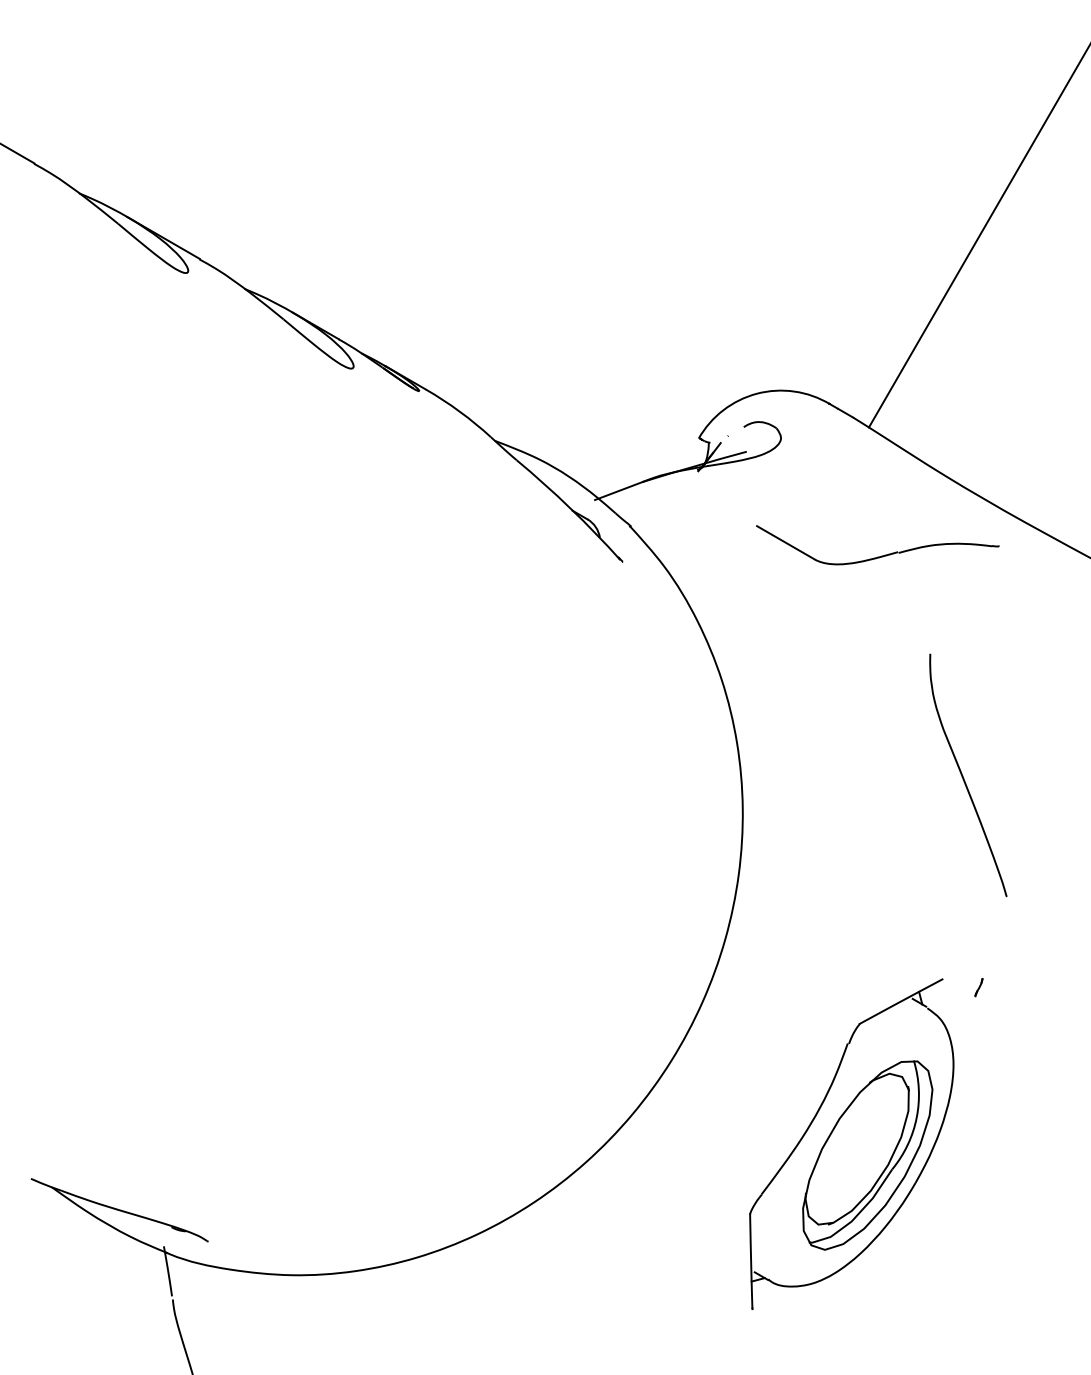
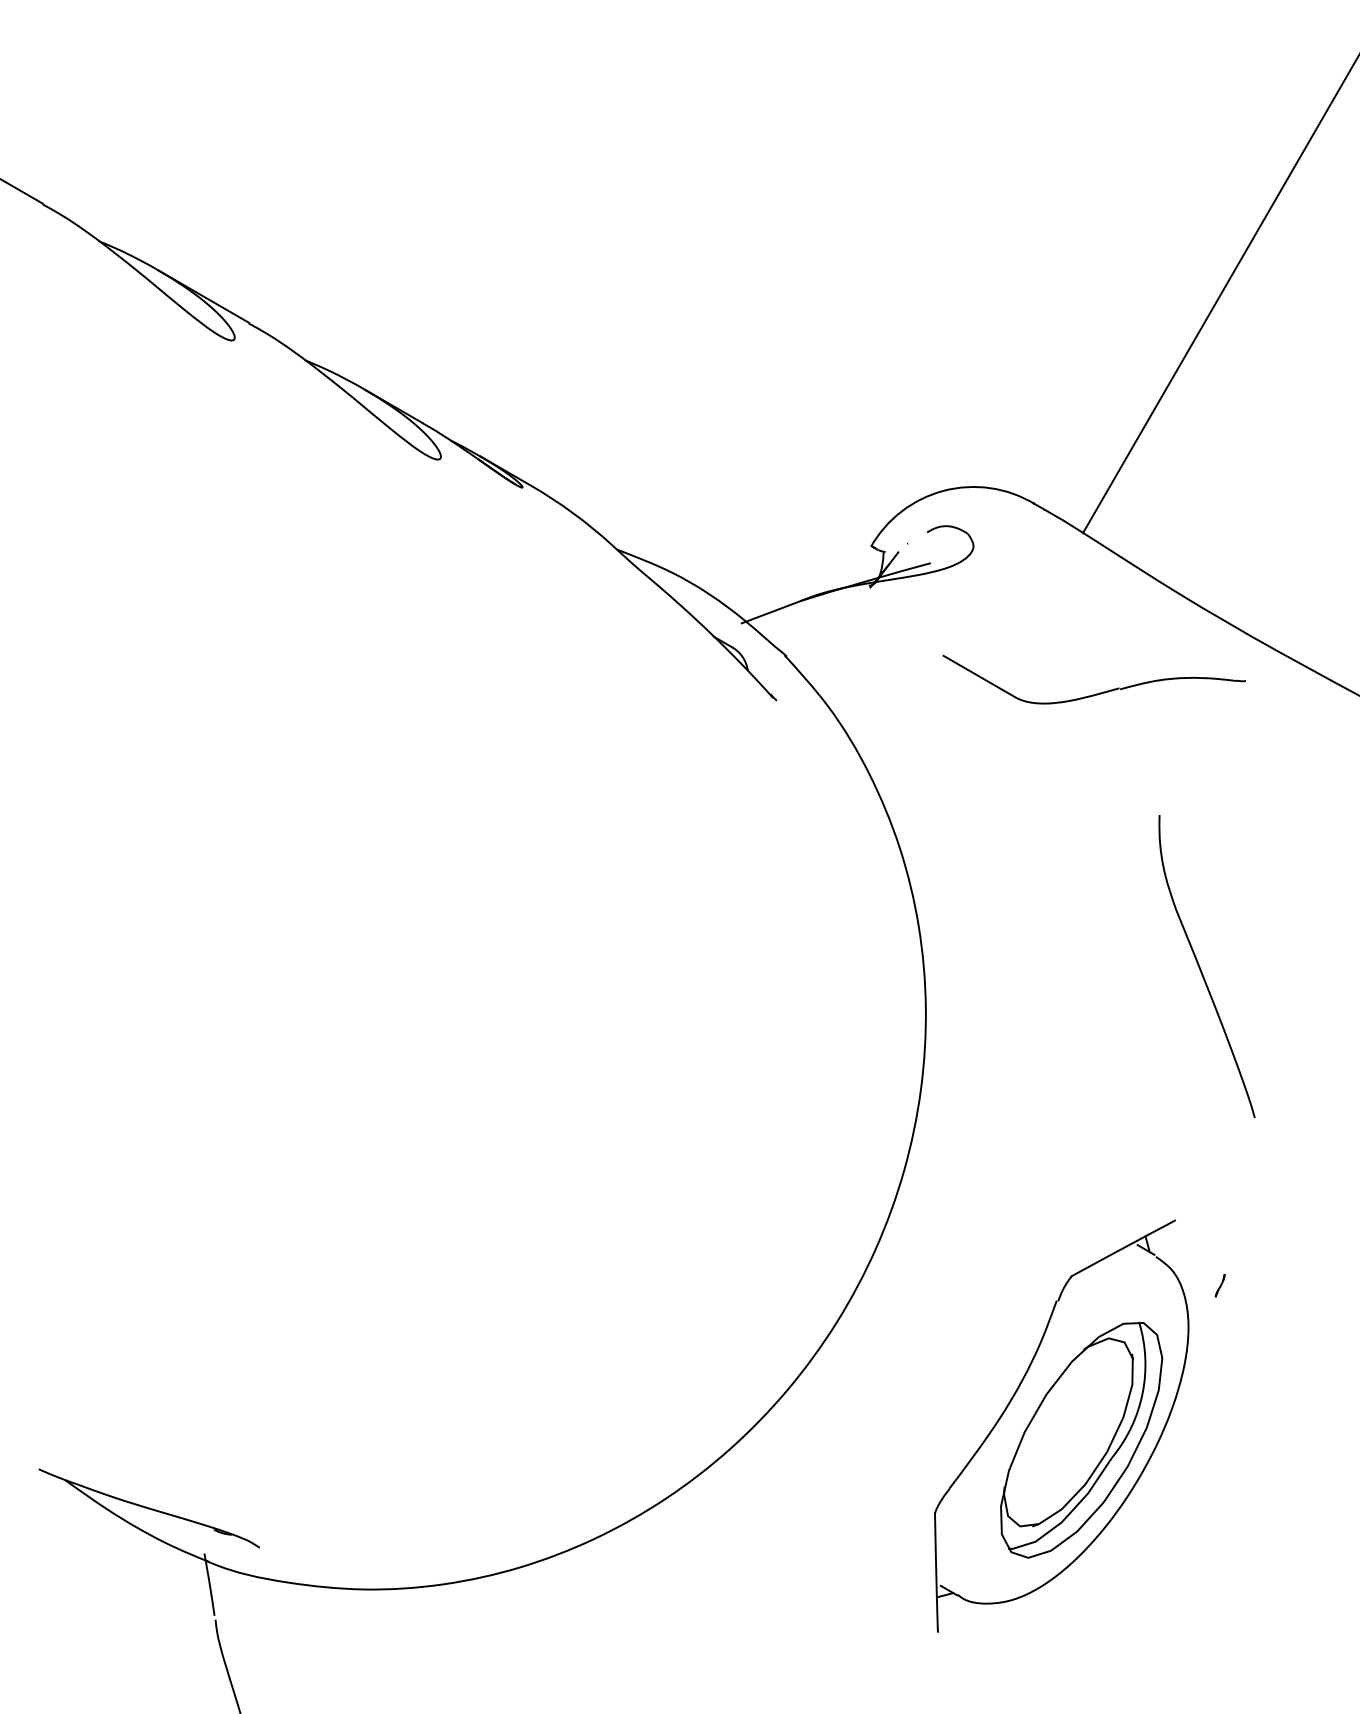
line: (978, 987) -> (1219, 1285), moved

